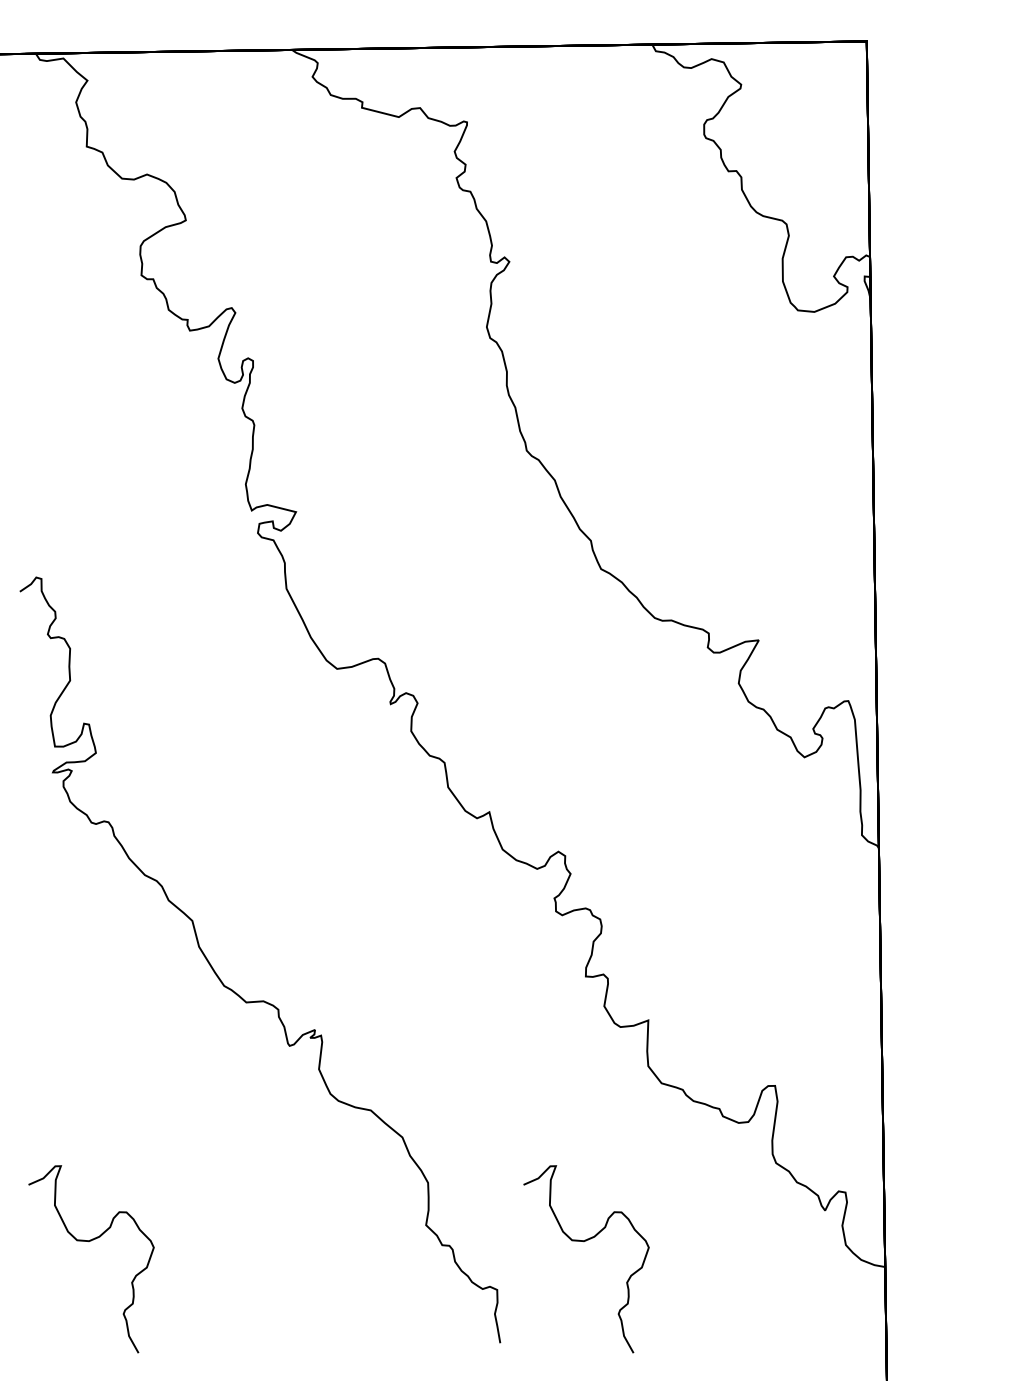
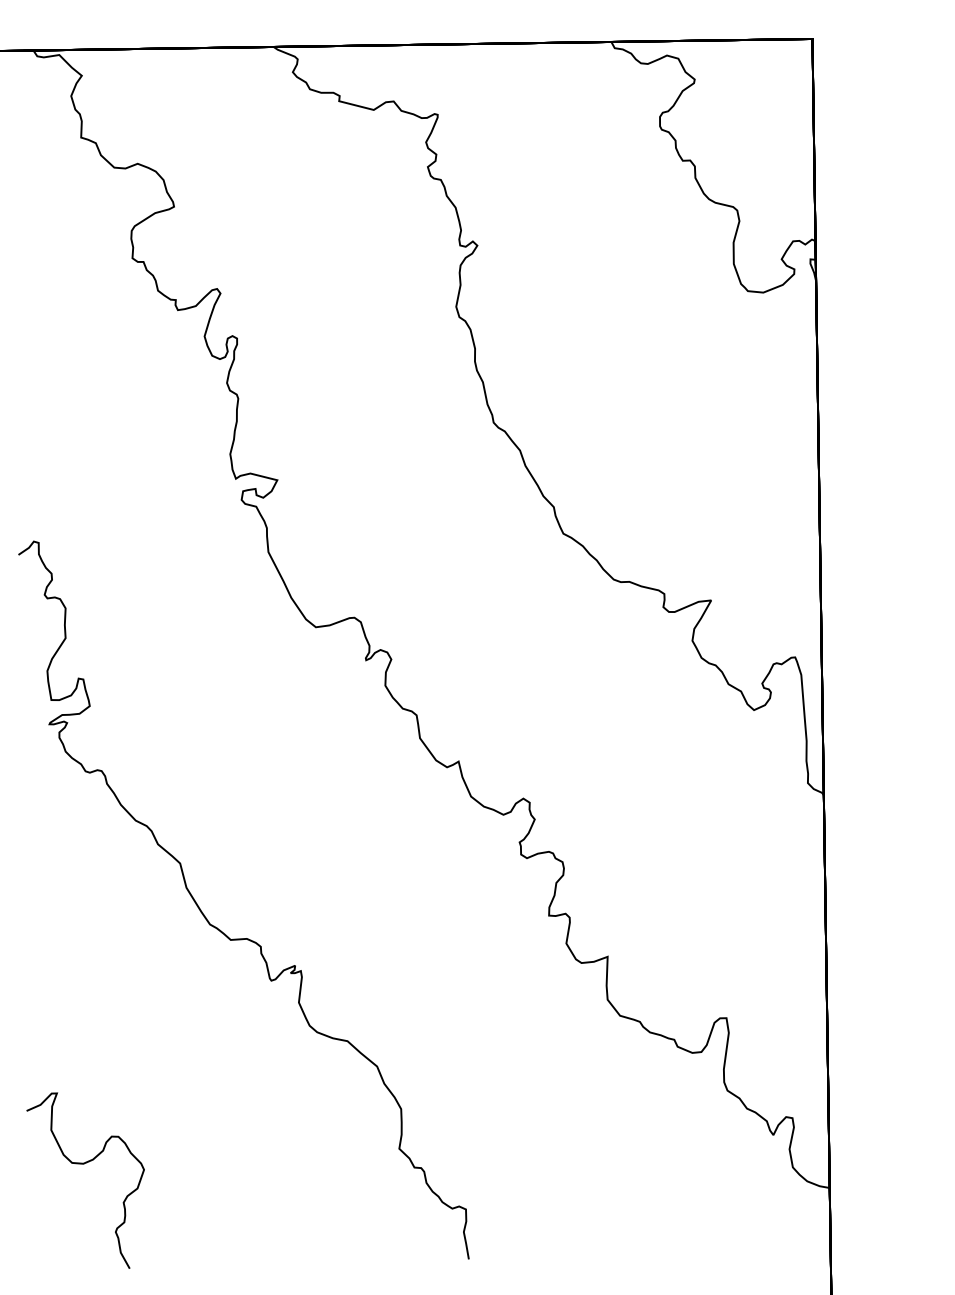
part: (586, 1241) -> (549, 1164), removed

